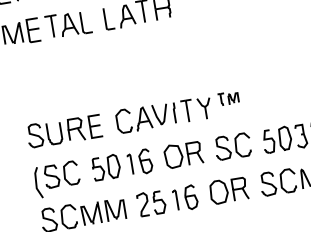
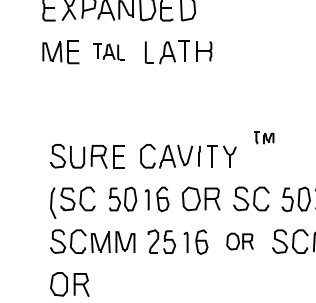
part: (68, 24) -> (108, 51), size x0.7
part: (229, 98) -> (264, 137), moved
part: (228, 190) -> (239, 241), size x0.7

